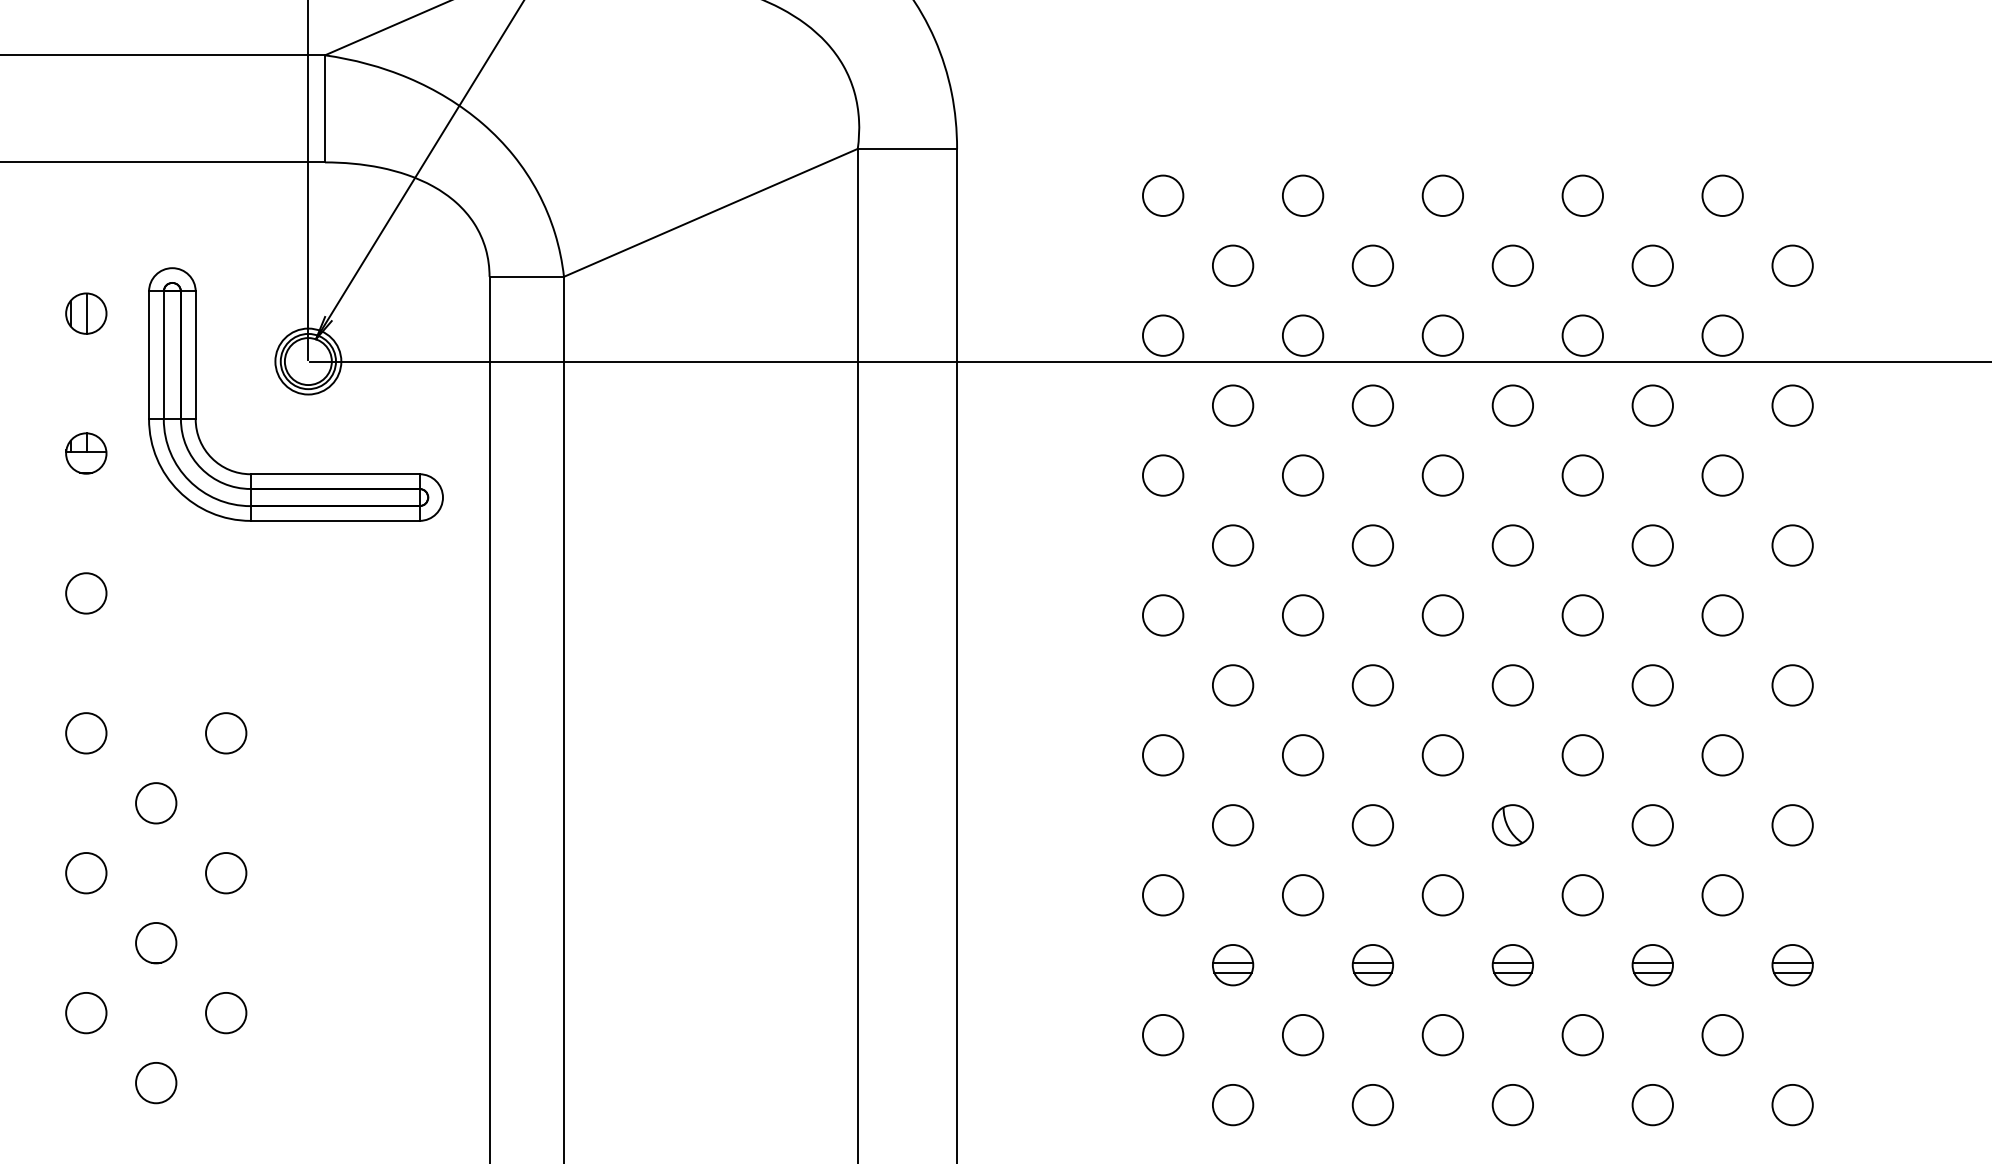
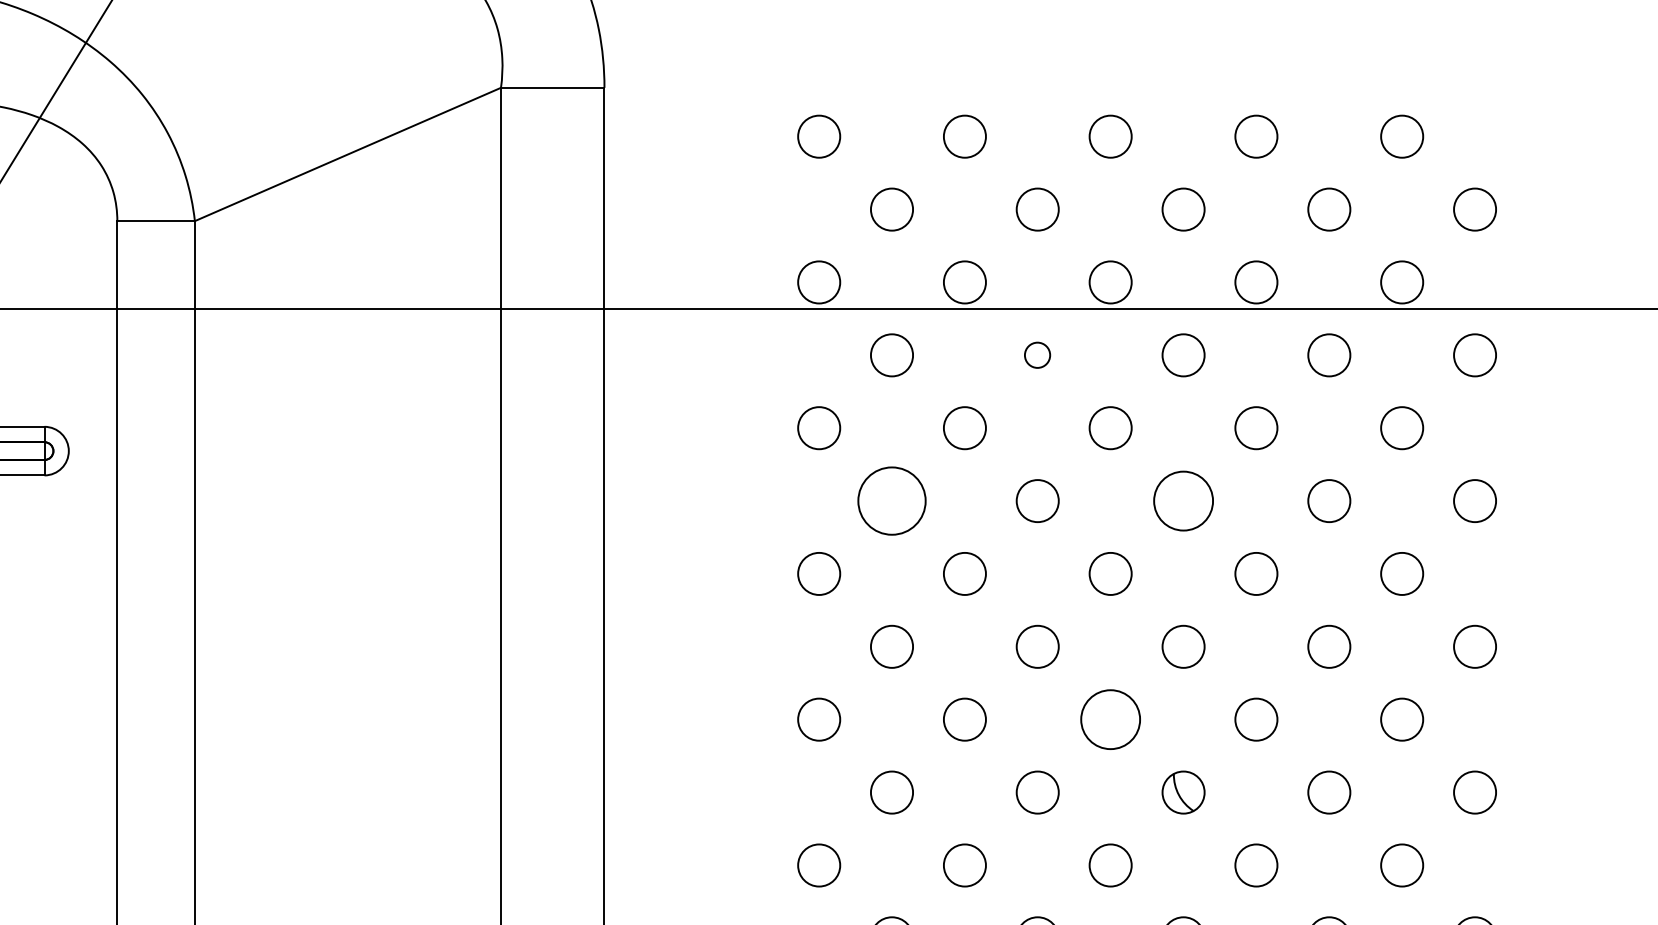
circle: (1372, 405) -> (1037, 355), size x0.6
circle: (1232, 545) -> (891, 501), size x1.6
circle: (1512, 545) -> (1183, 501), size x1.4
circle: (1442, 755) -> (1110, 719), size x1.4

